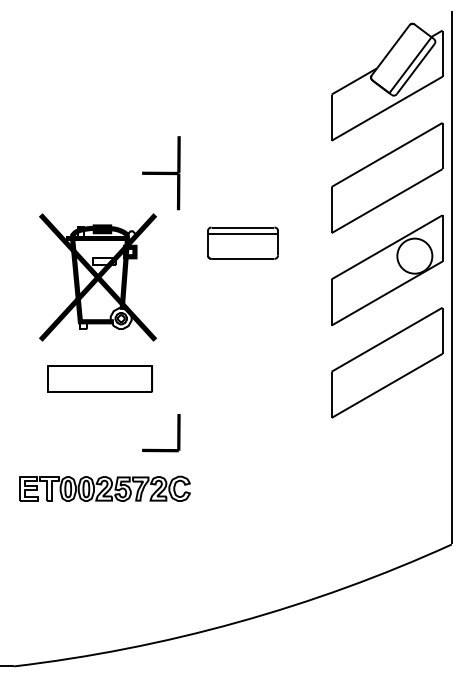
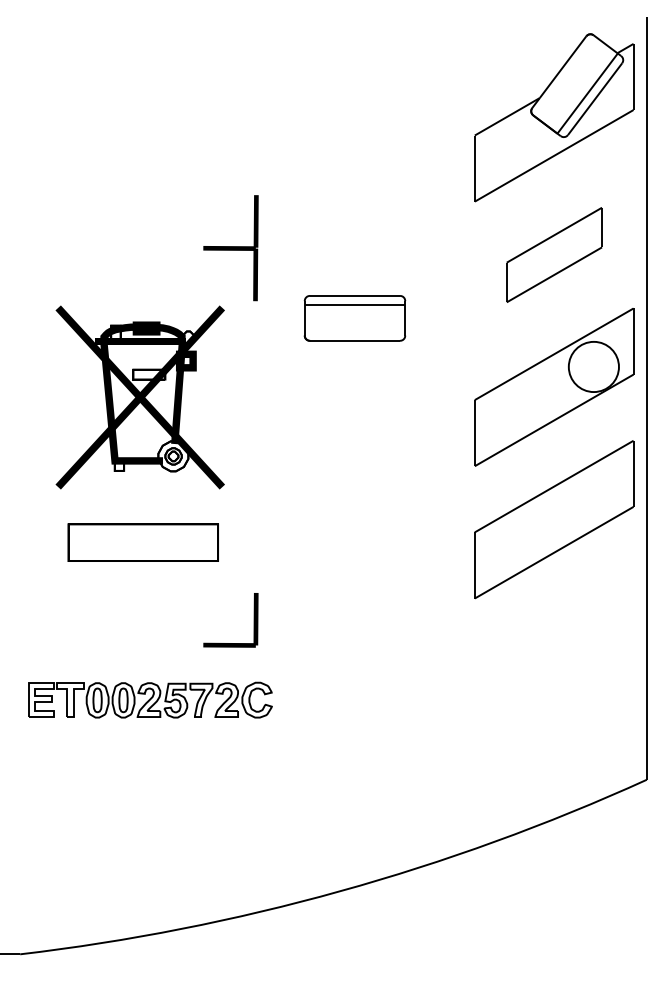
part: (387, 177) -> (554, 254), size x0.6
part: (242, 242) -> (354, 317), moved

